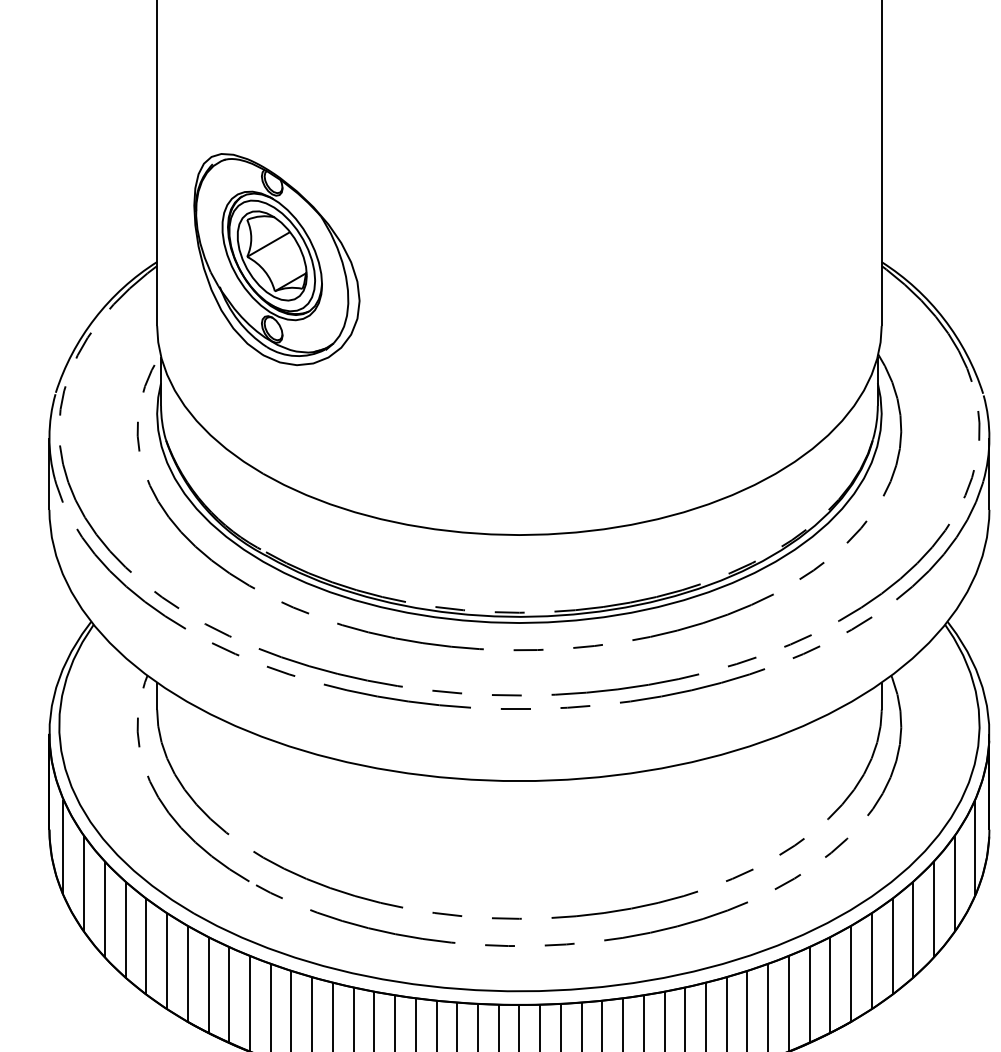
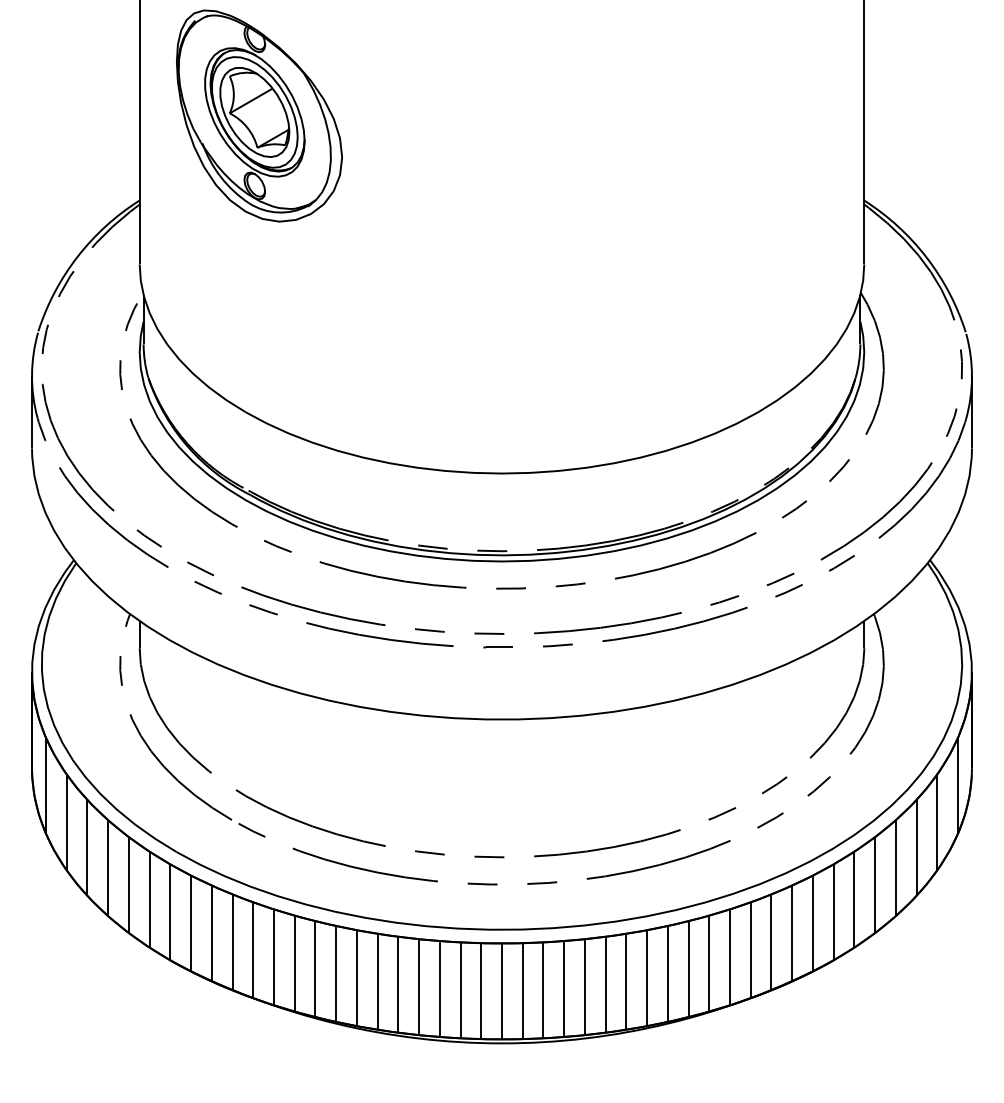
part: (276, 259) -> (259, 115), moved

